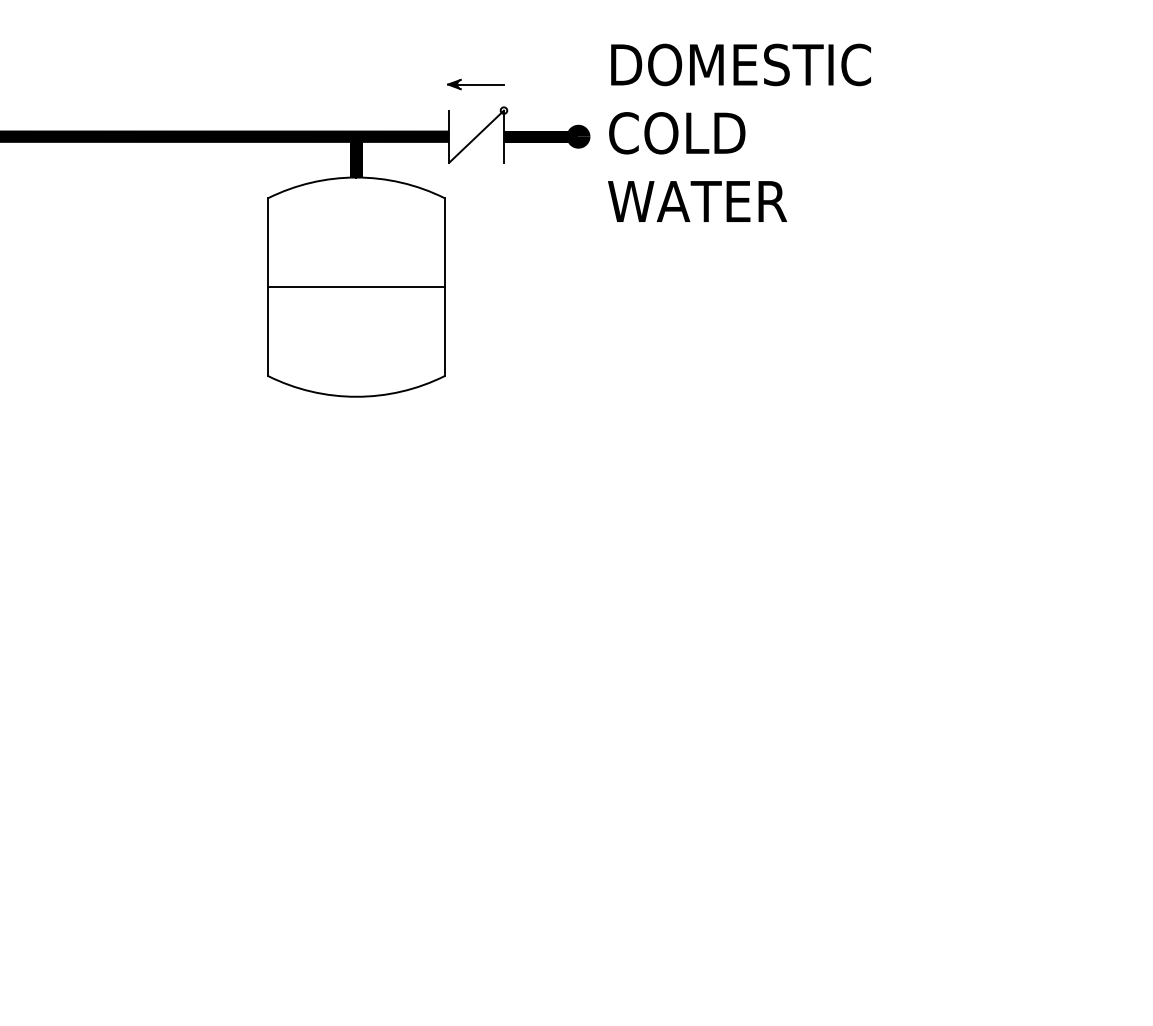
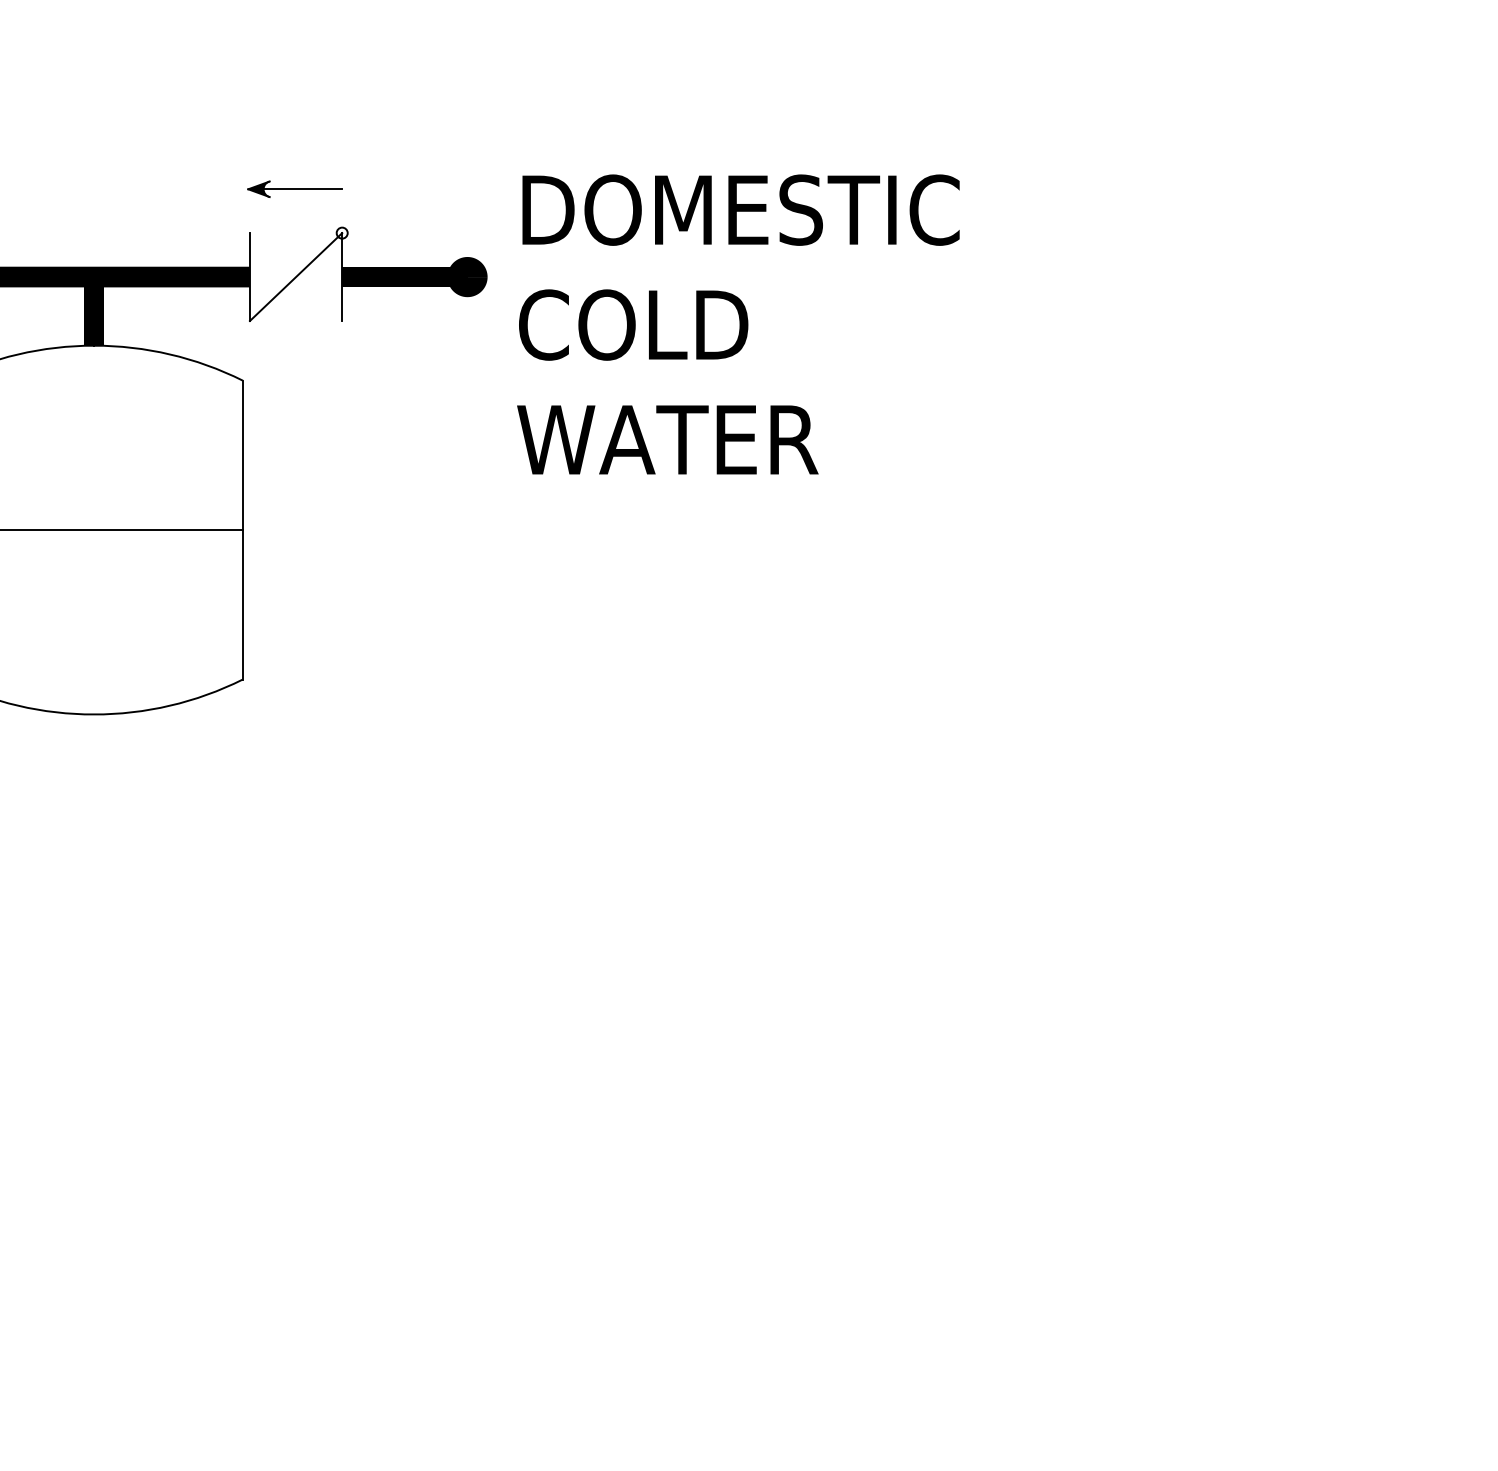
text: (739, 132) -> (738, 323), moved

